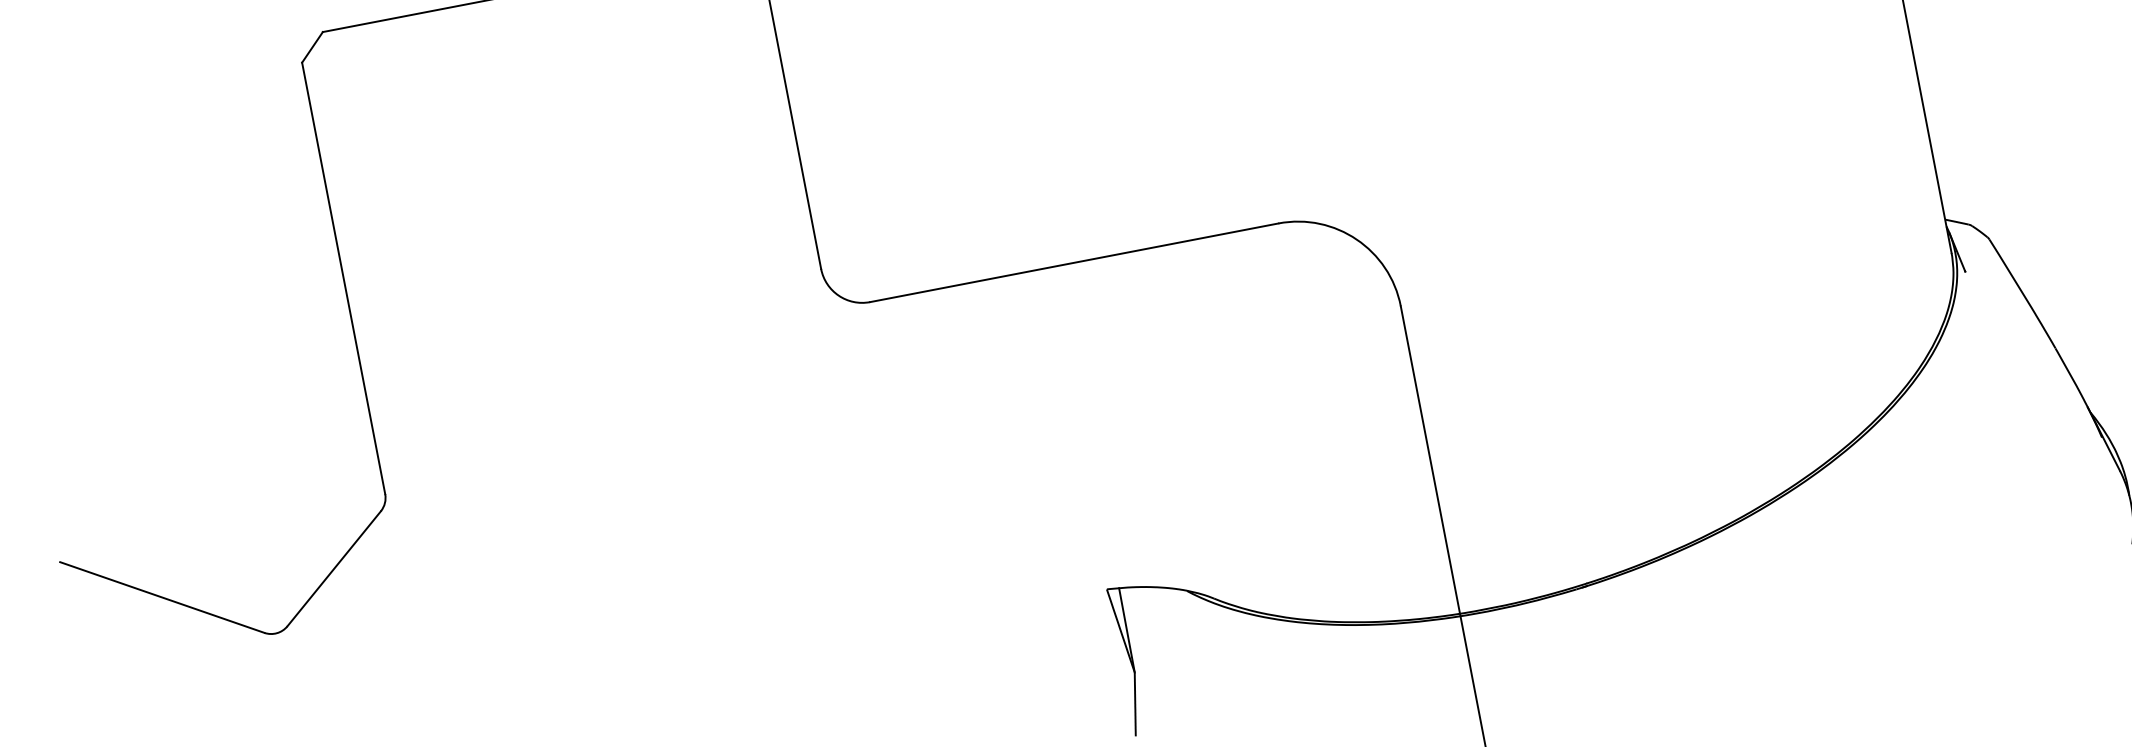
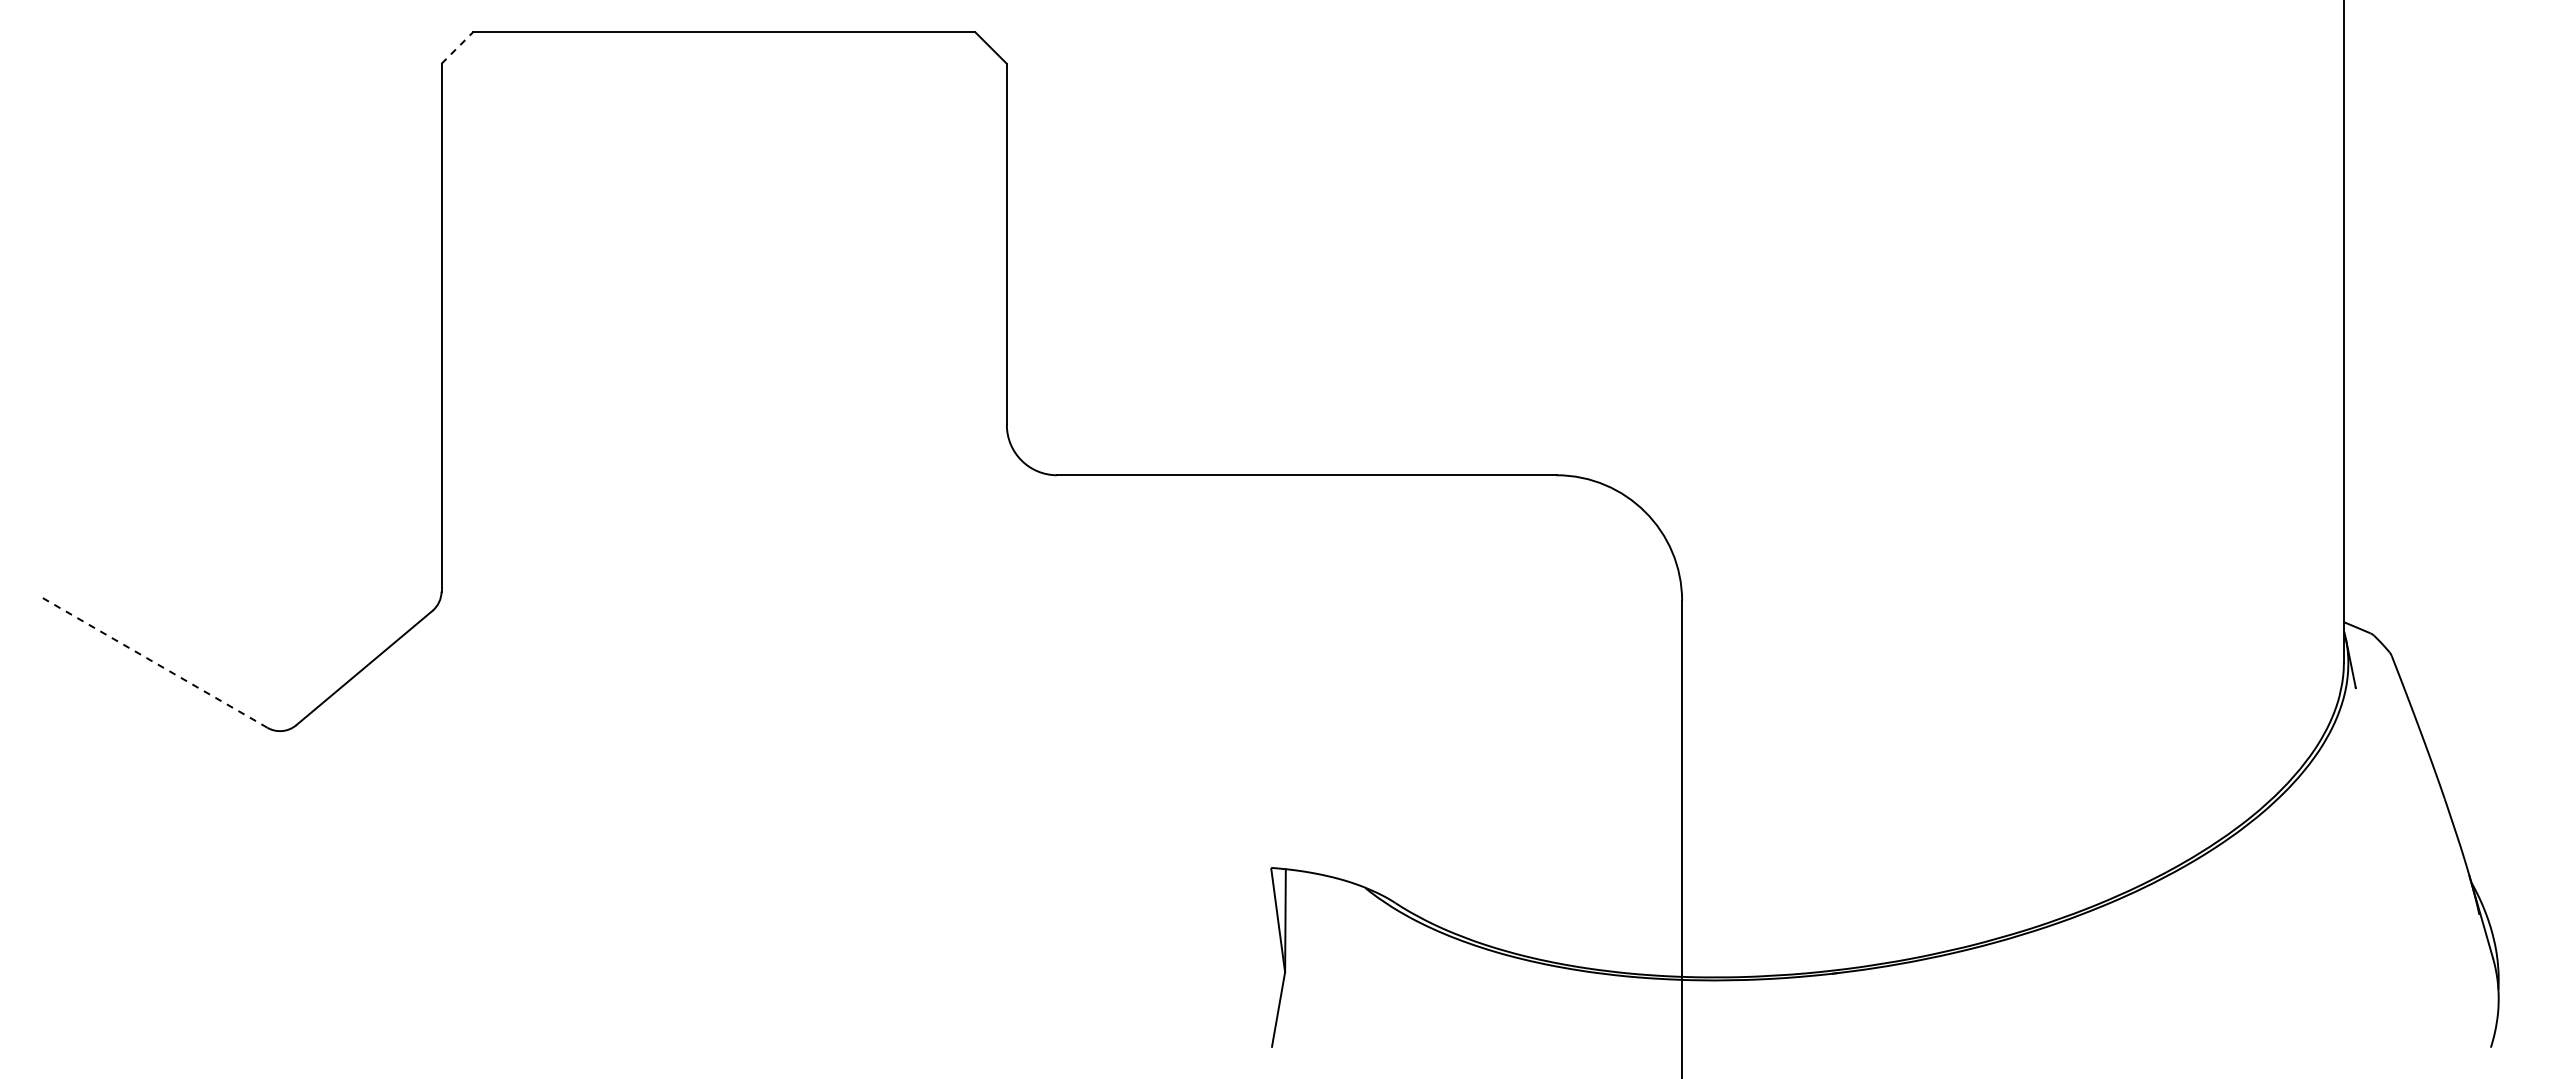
line: (312, 46) -> (457, 47), solid -> dashed
line: (162, 597) -> (155, 662), solid -> dashed

